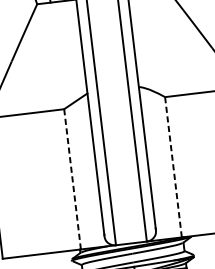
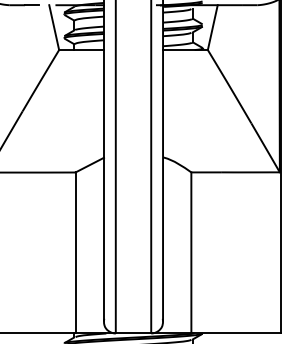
line: (173, 166) -> (191, 252), dashed -> solid
line: (72, 179) -> (75, 253), dashed -> solid

